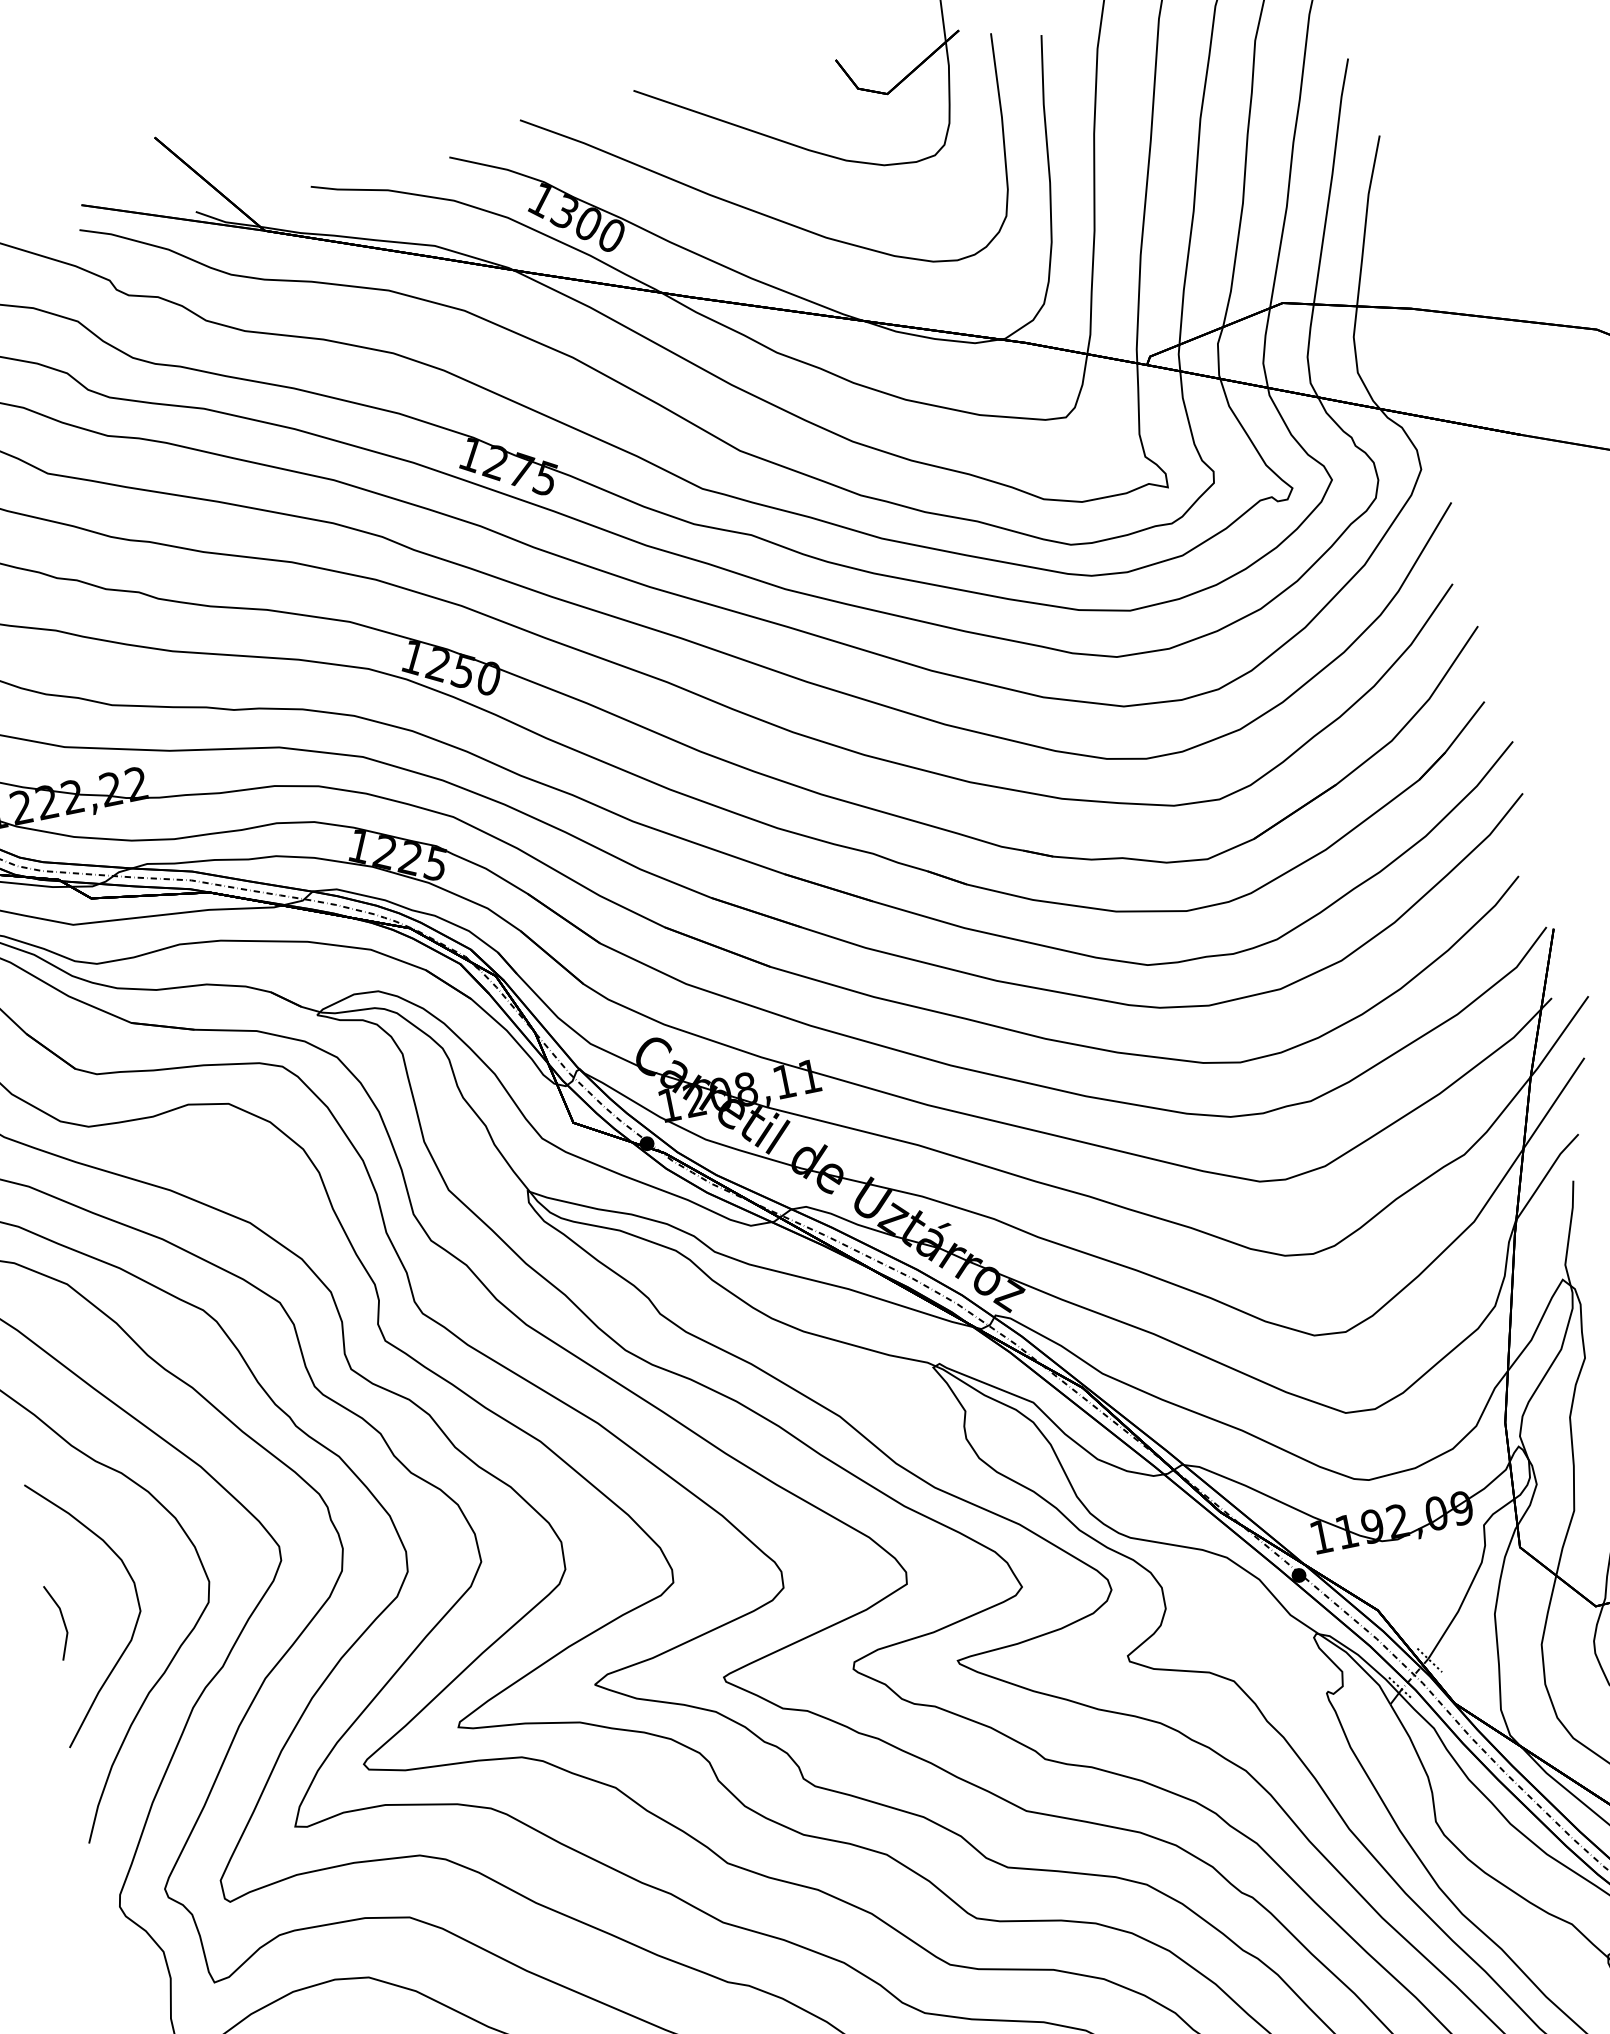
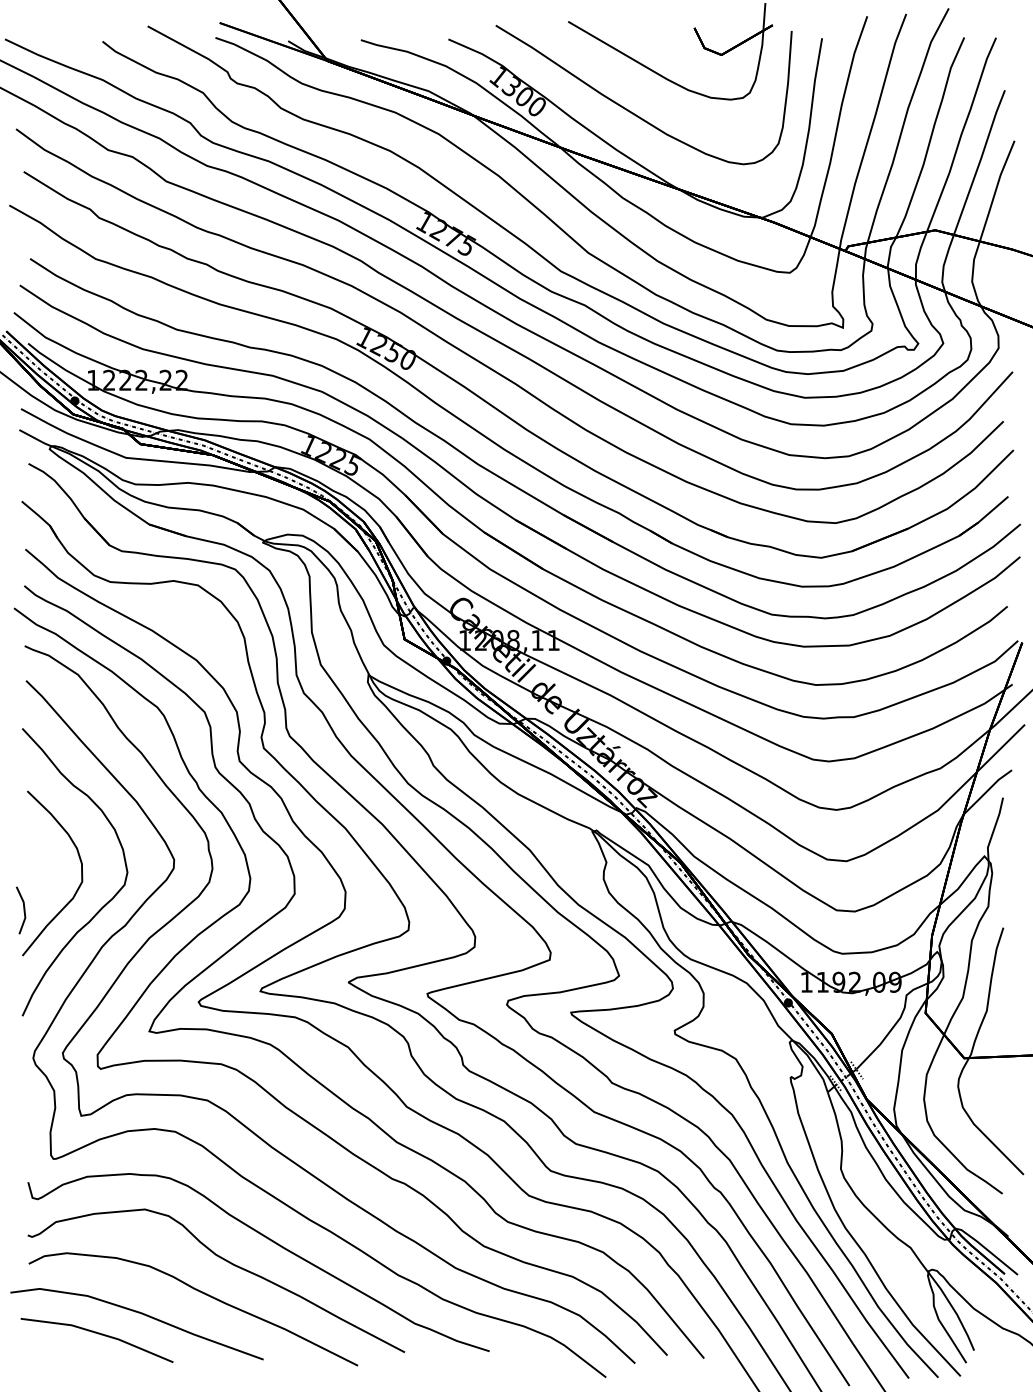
line: (62, 1621) -> (23, 910), moved

